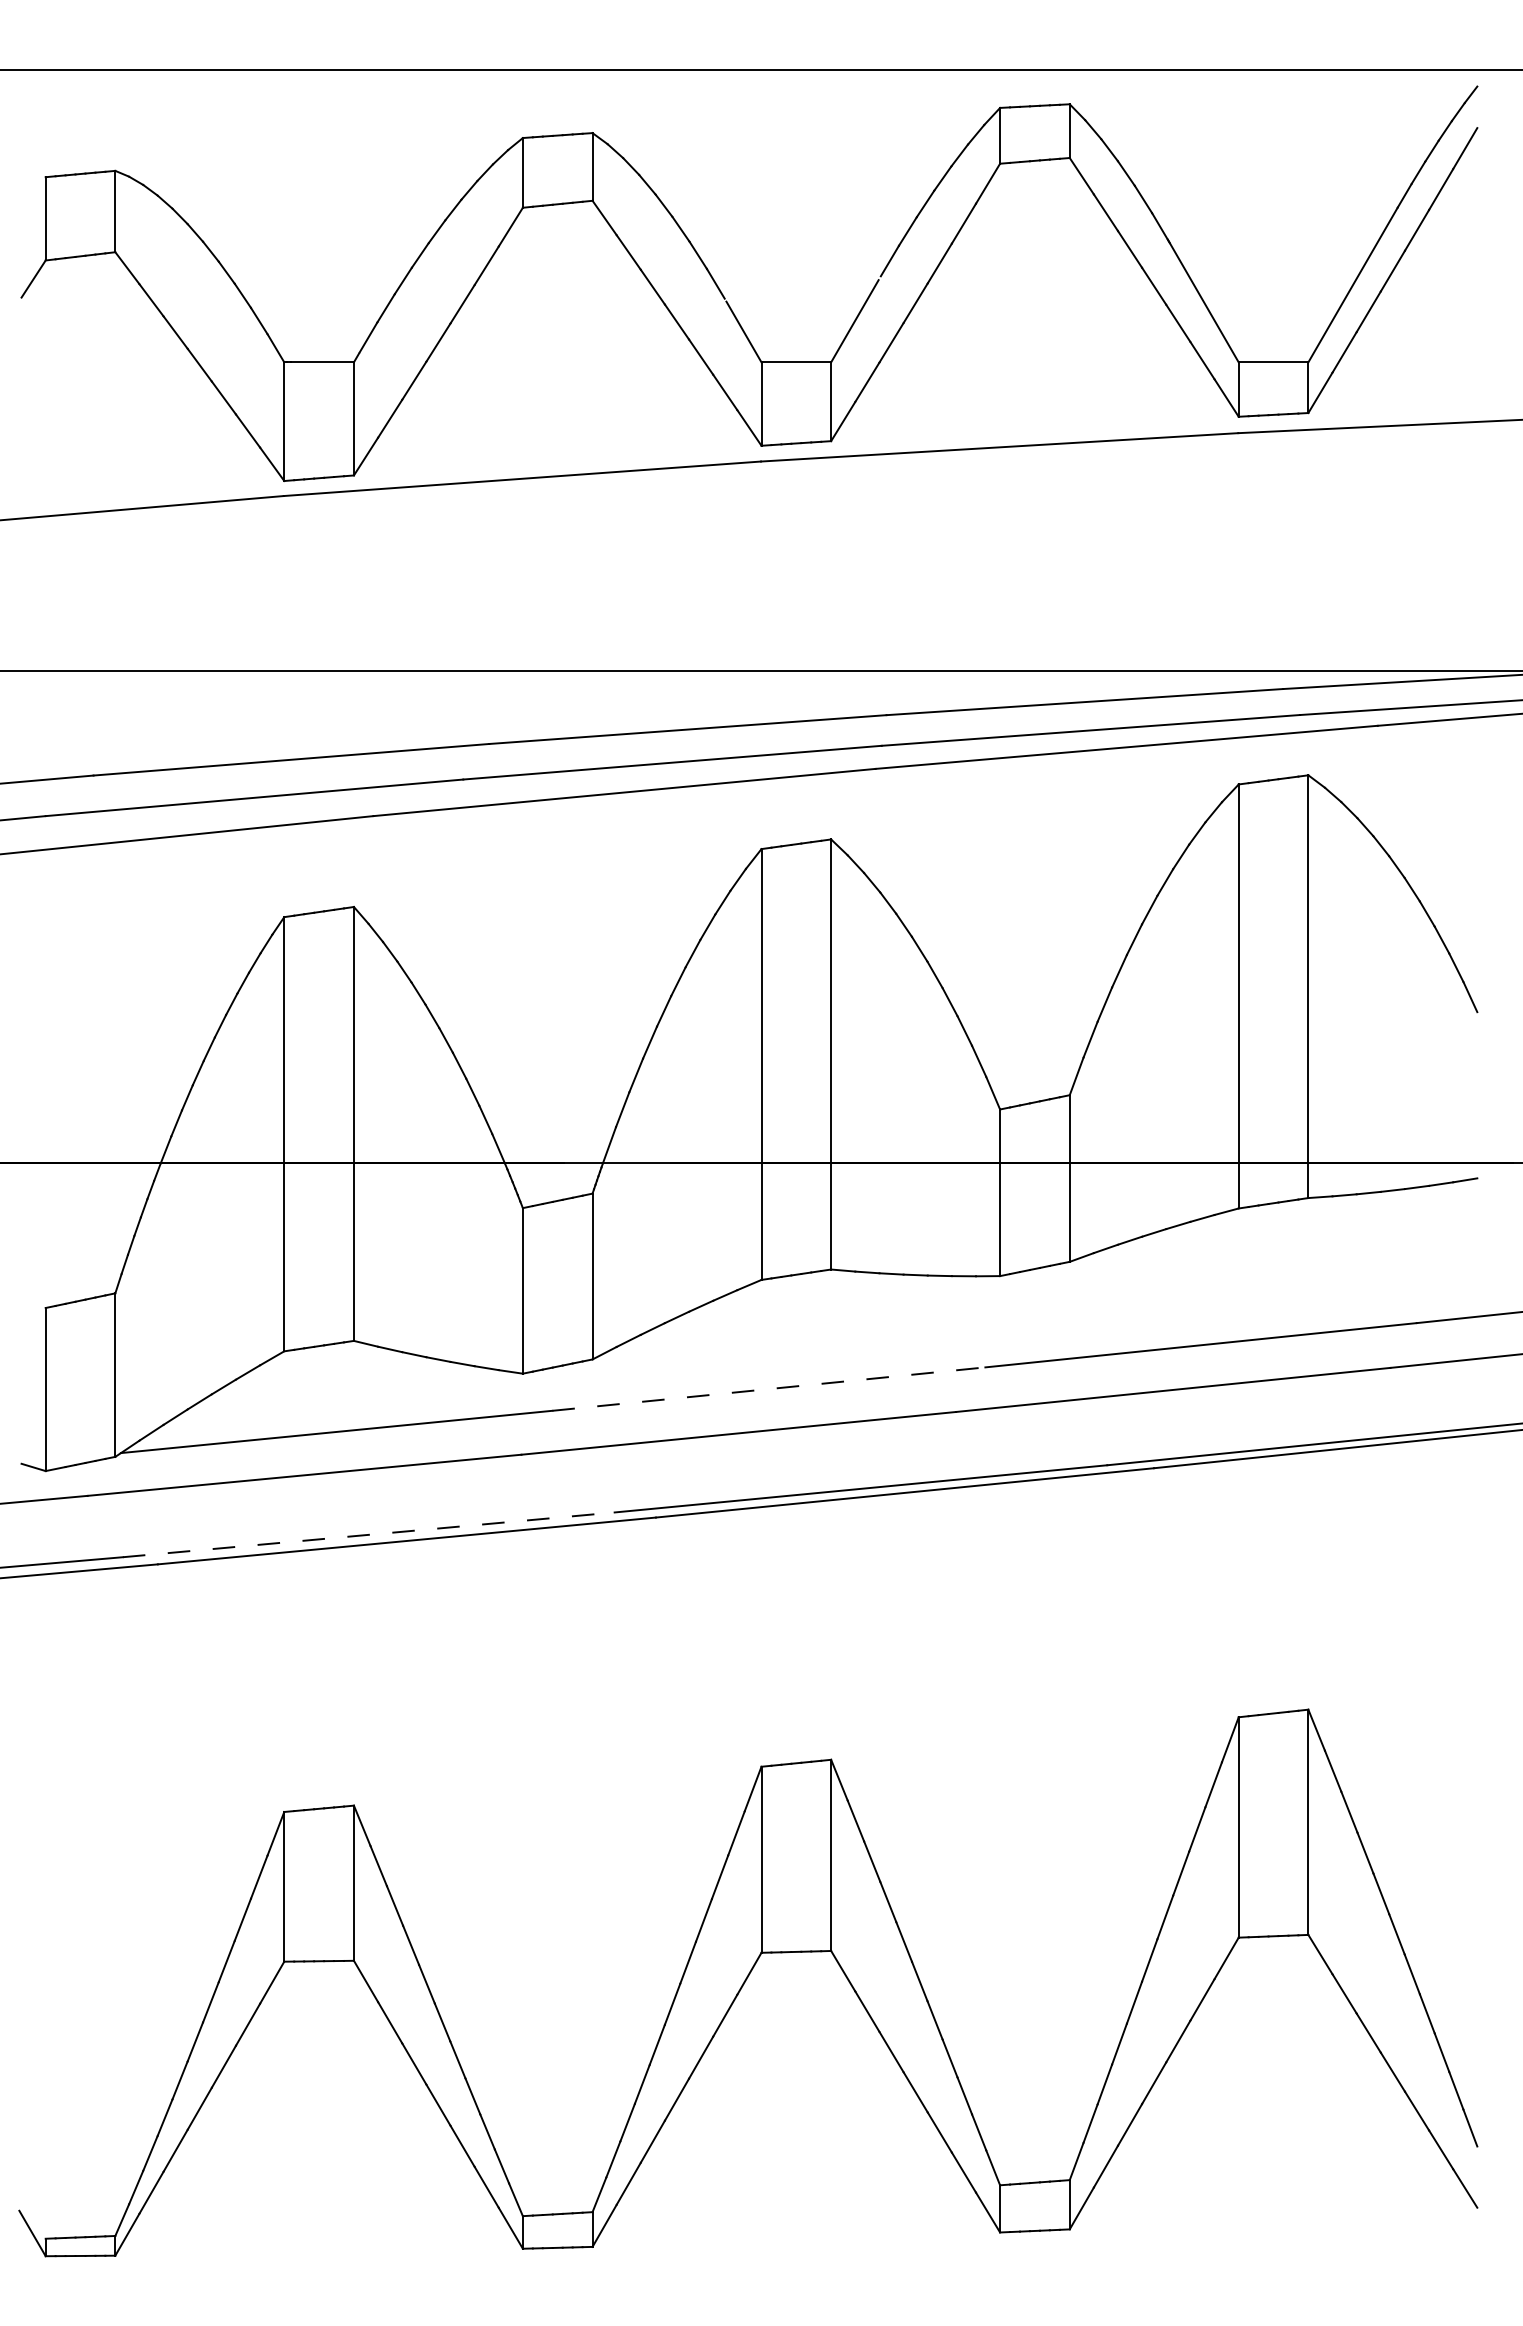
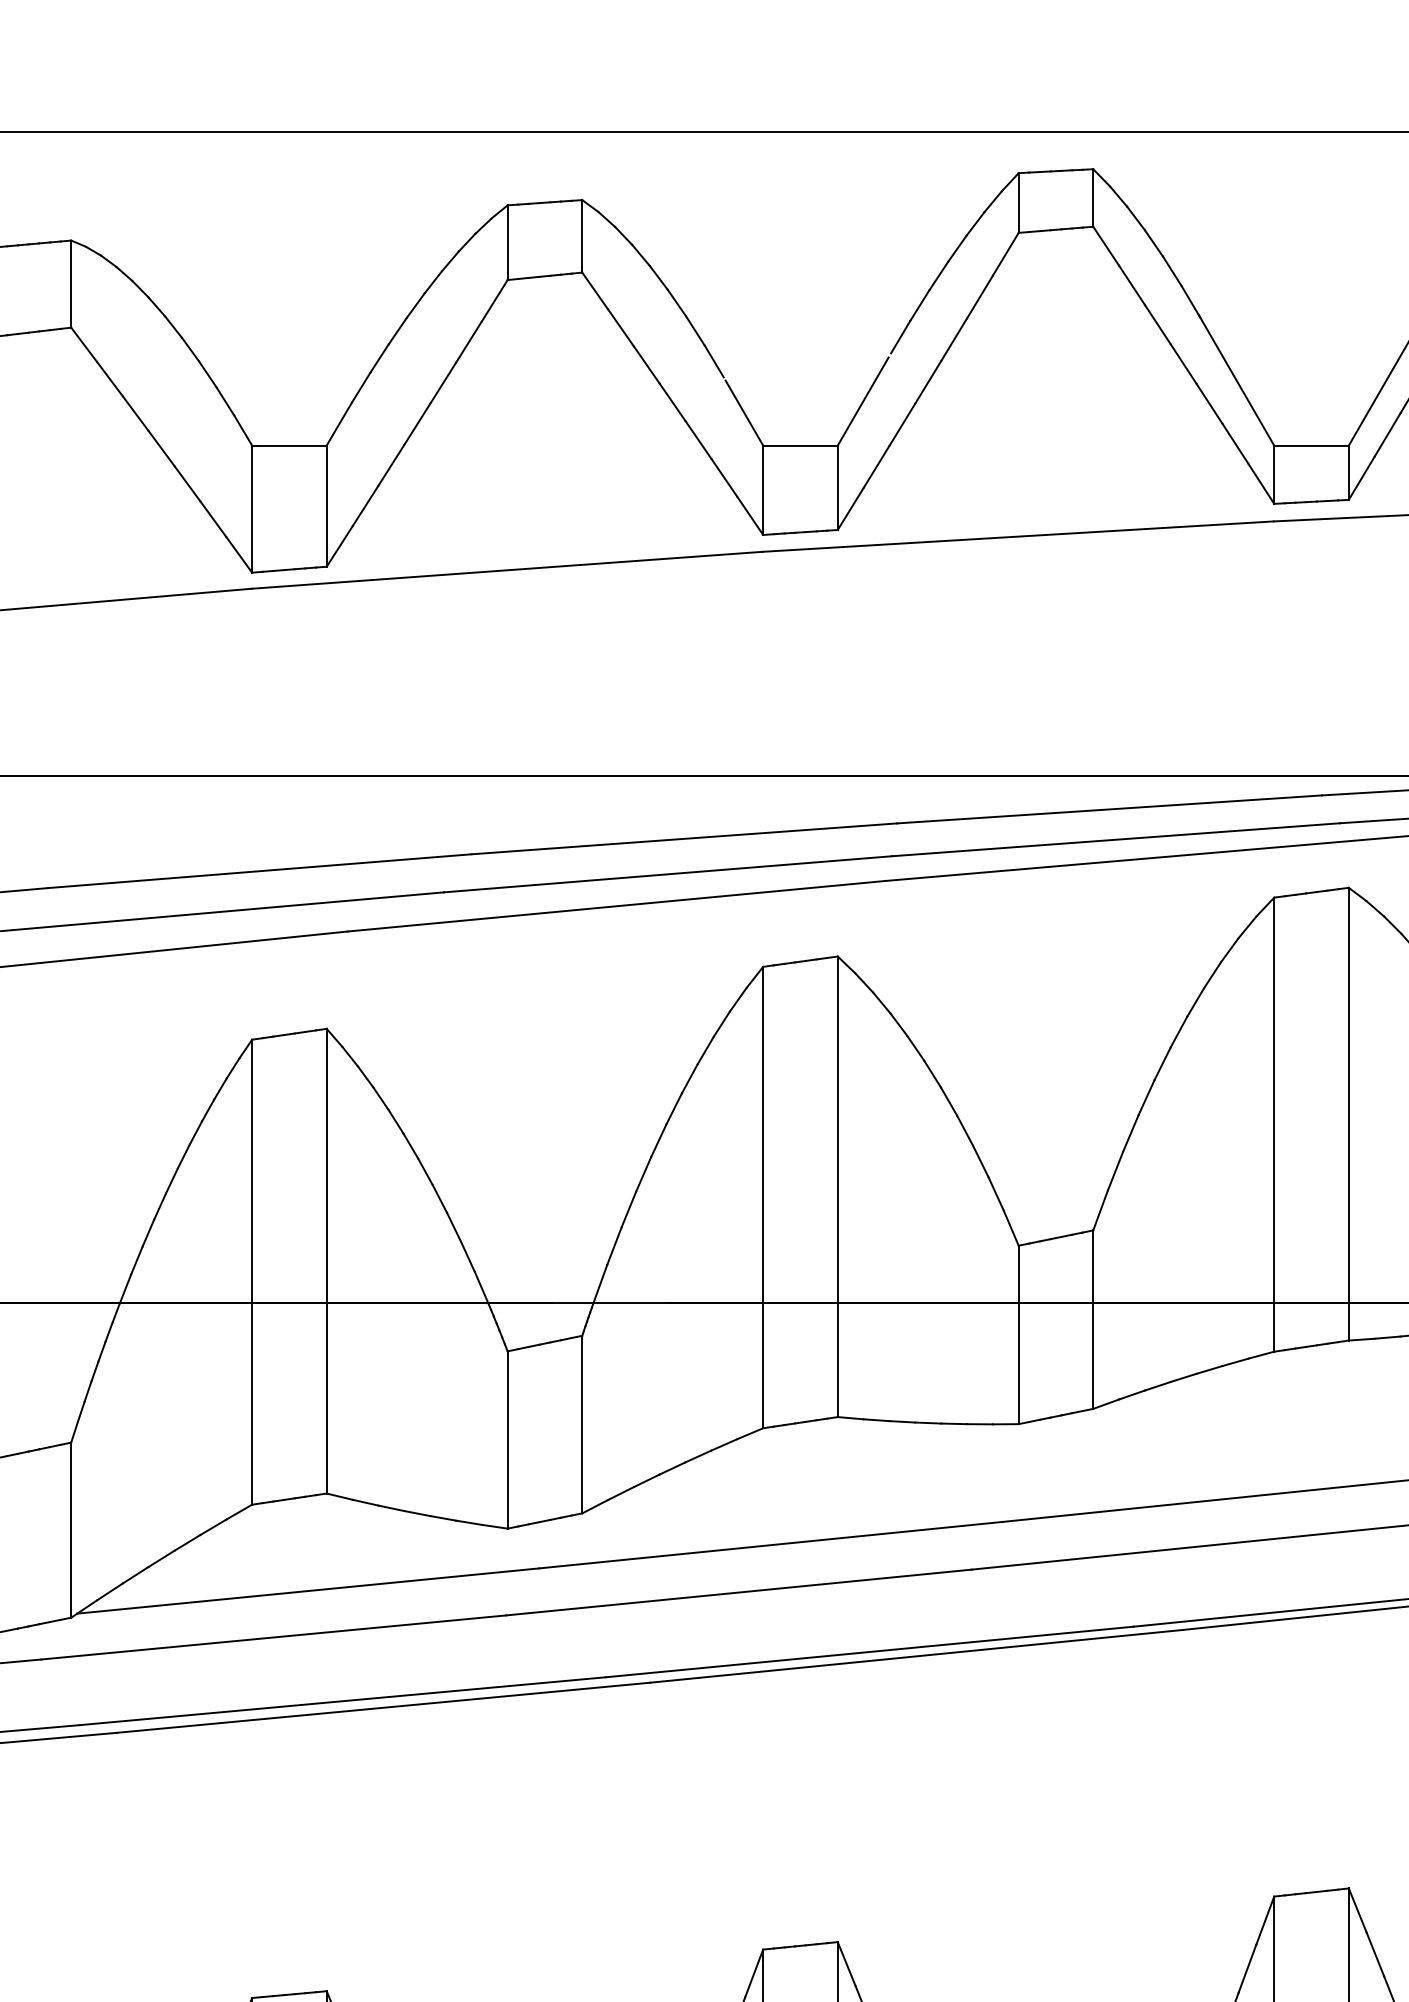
line: (768, 1389) -> (770, 1545), dashed -> solid
line: (368, 1534) -> (342, 1700), dashed -> solid

